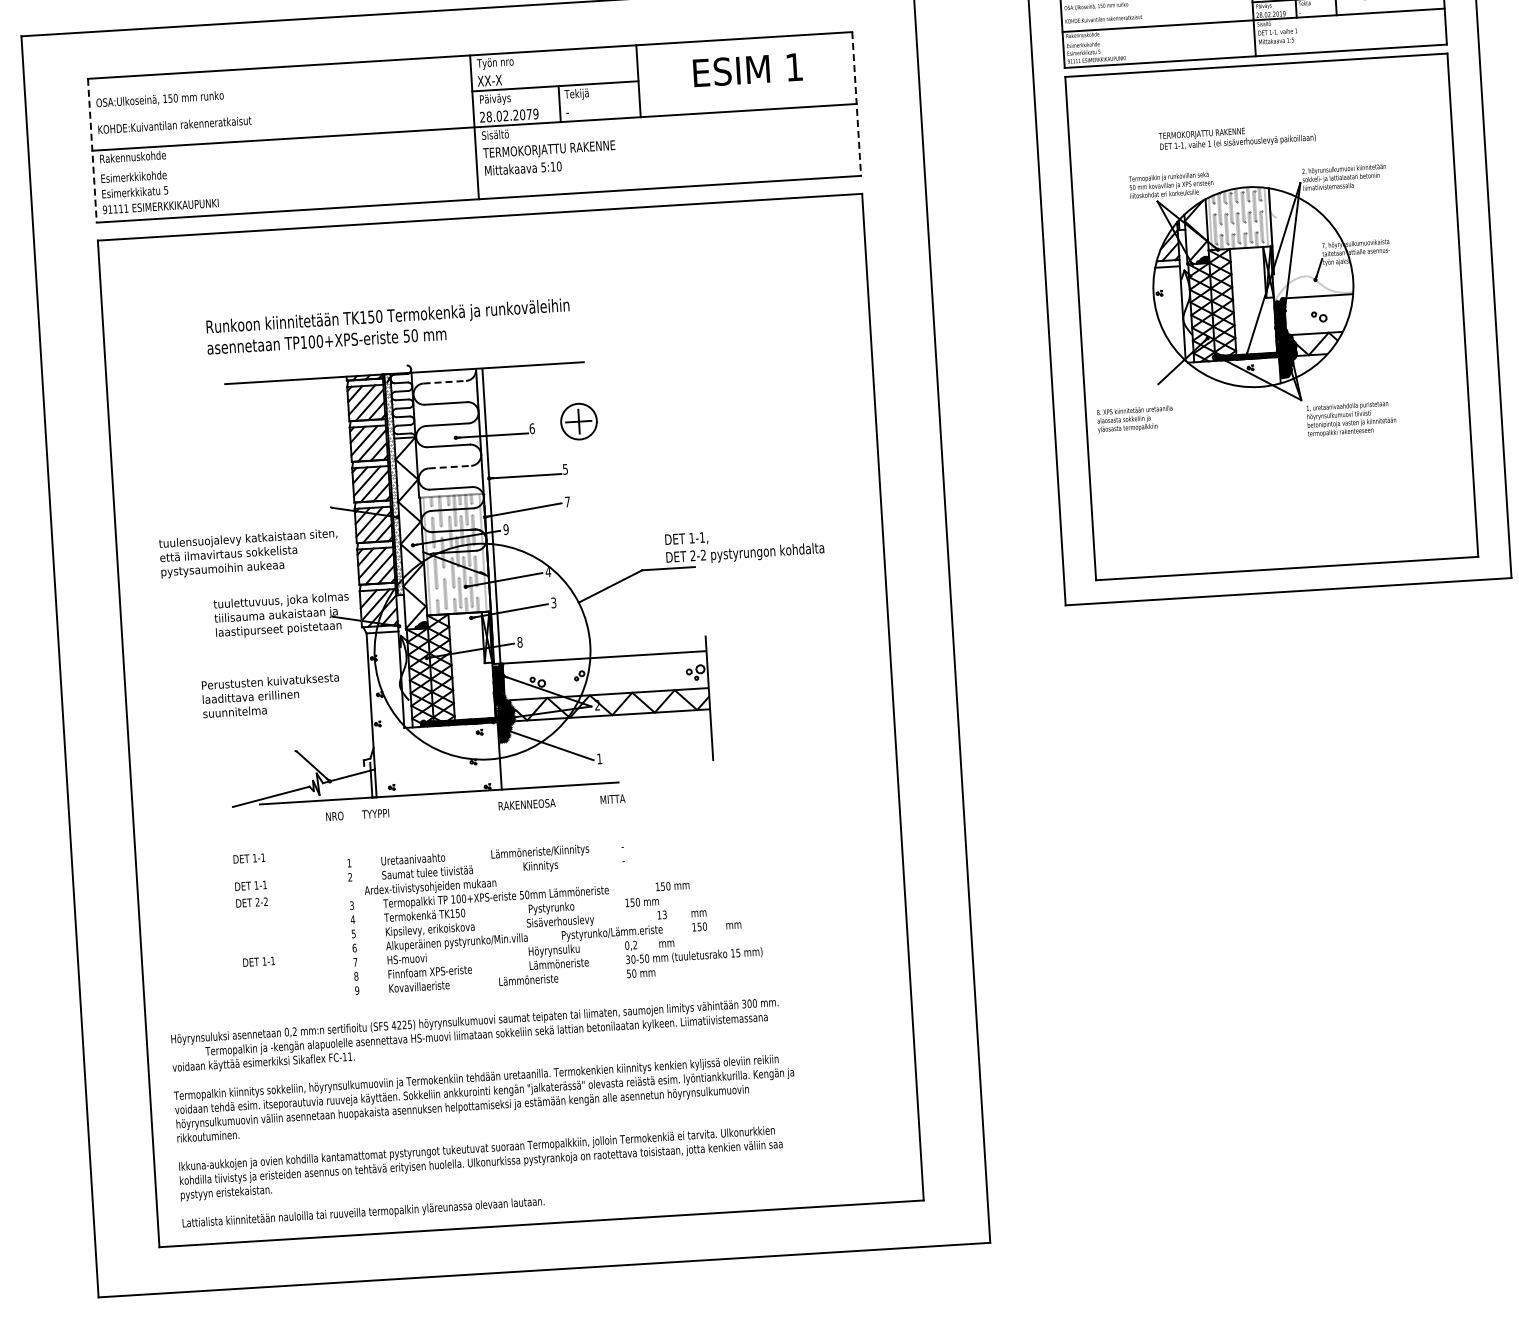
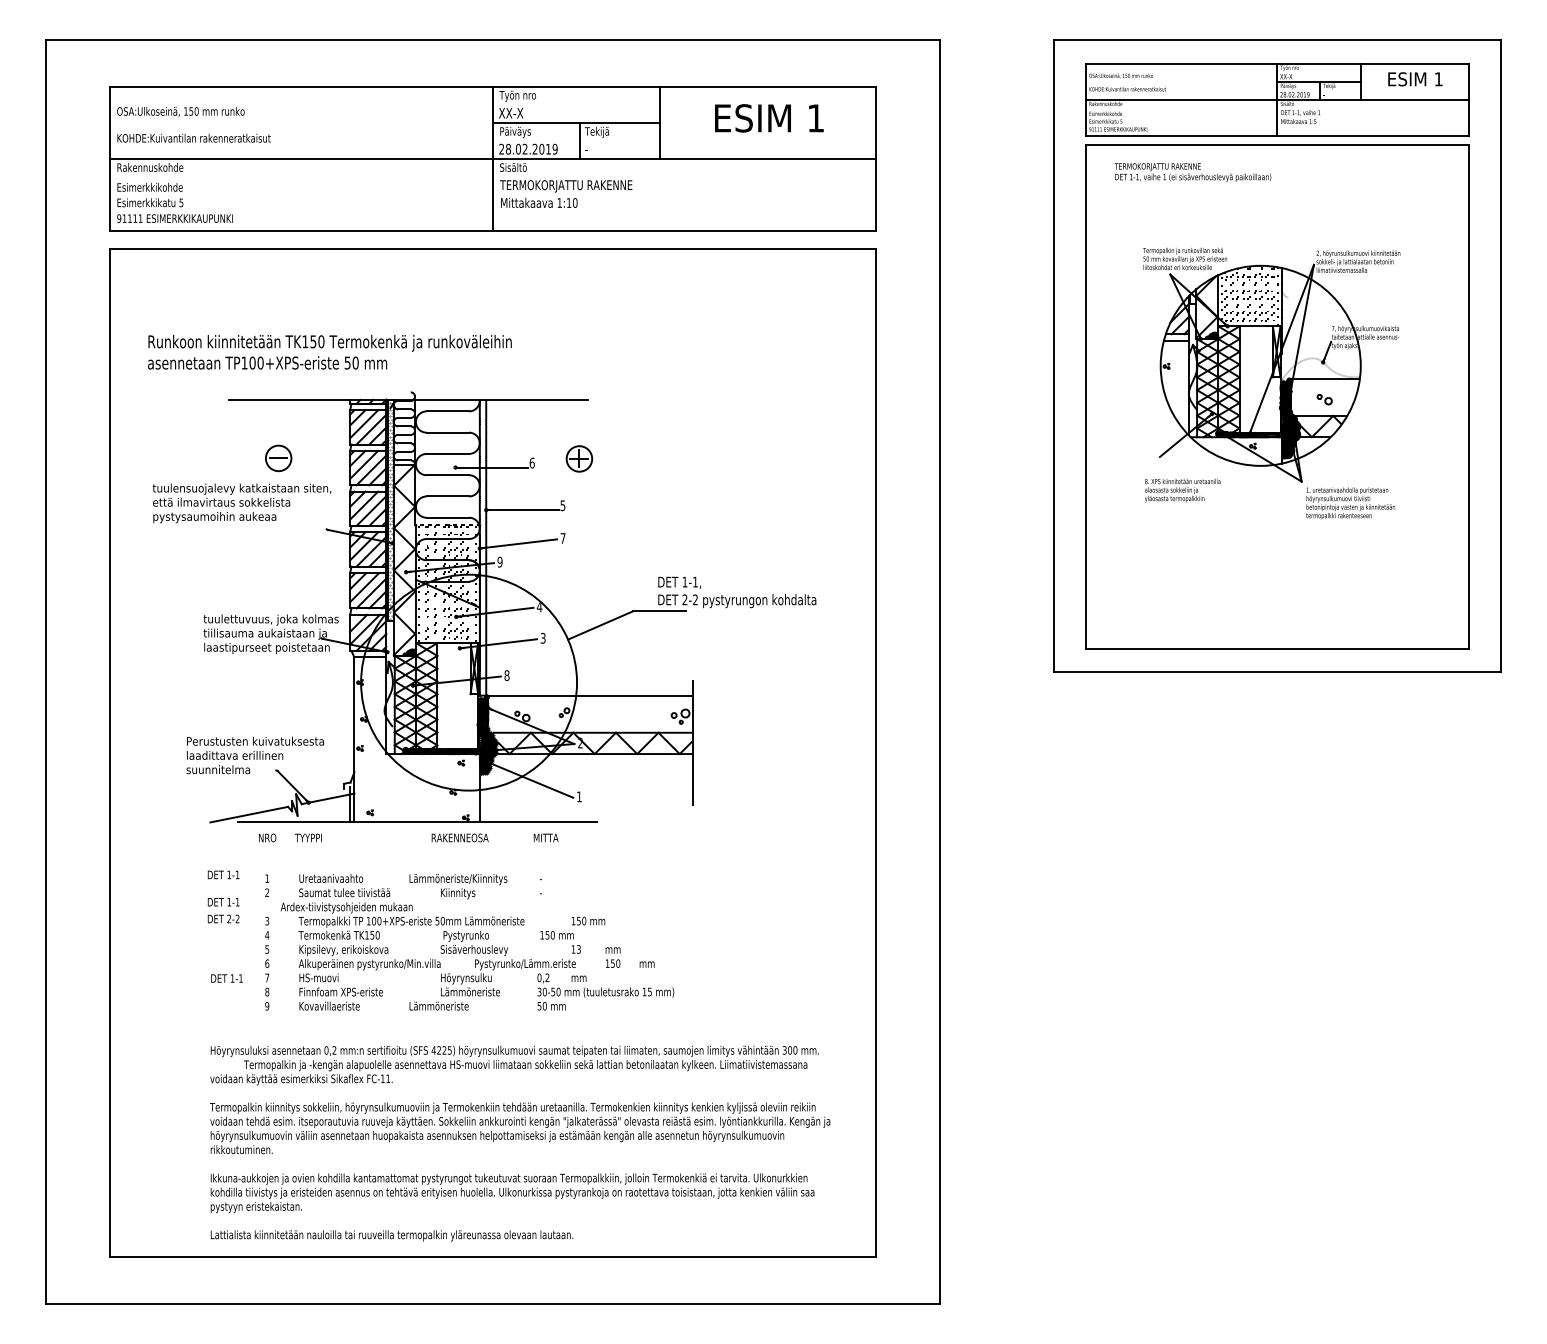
line: (856, 104) -> (875, 159), dashed -> solid
text: (529, 114) -> (548, 149), 28.02.2079 -> 28.02.2019
text: (1237, 137) -> (1192, 172), moved
line: (92, 151) -> (110, 159), dashed -> solid
text: (543, 166) -> (559, 202), 5:10 -> 1:10
text: (387, 326) -> (329, 352), moved
line: (445, 382) -> (448, 411), dashed -> solid
text: (1135, 419) -> (1182, 490), moved
part: (579, 421) -> (579, 458), size x0.71
part: (278, 439) -> (278, 458), added
line: (450, 467) -> (448, 496), dashed -> solid
text: (248, 553) -> (241, 503), moved
text: (270, 695) -> (254, 755), moved
text: (475, 807) -> (408, 837), moved
text: (555, 914) -> (469, 942), moved
text: (486, 1113) -> (520, 1143), moved

